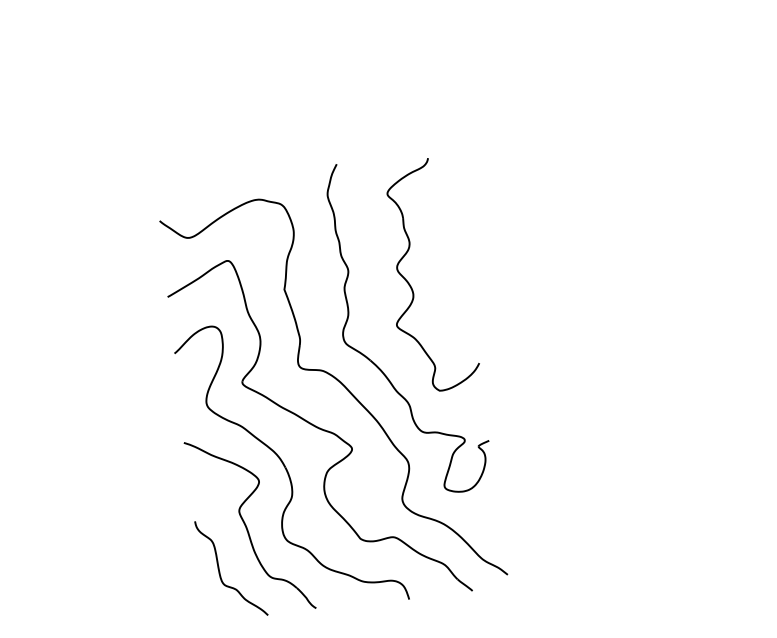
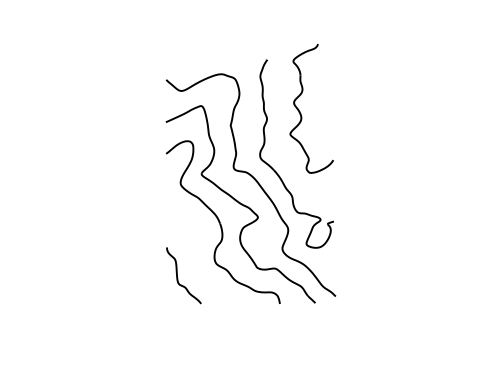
part: (412, 285) -> (301, 113), moved
part: (249, 524) -> (196, 252), removed

